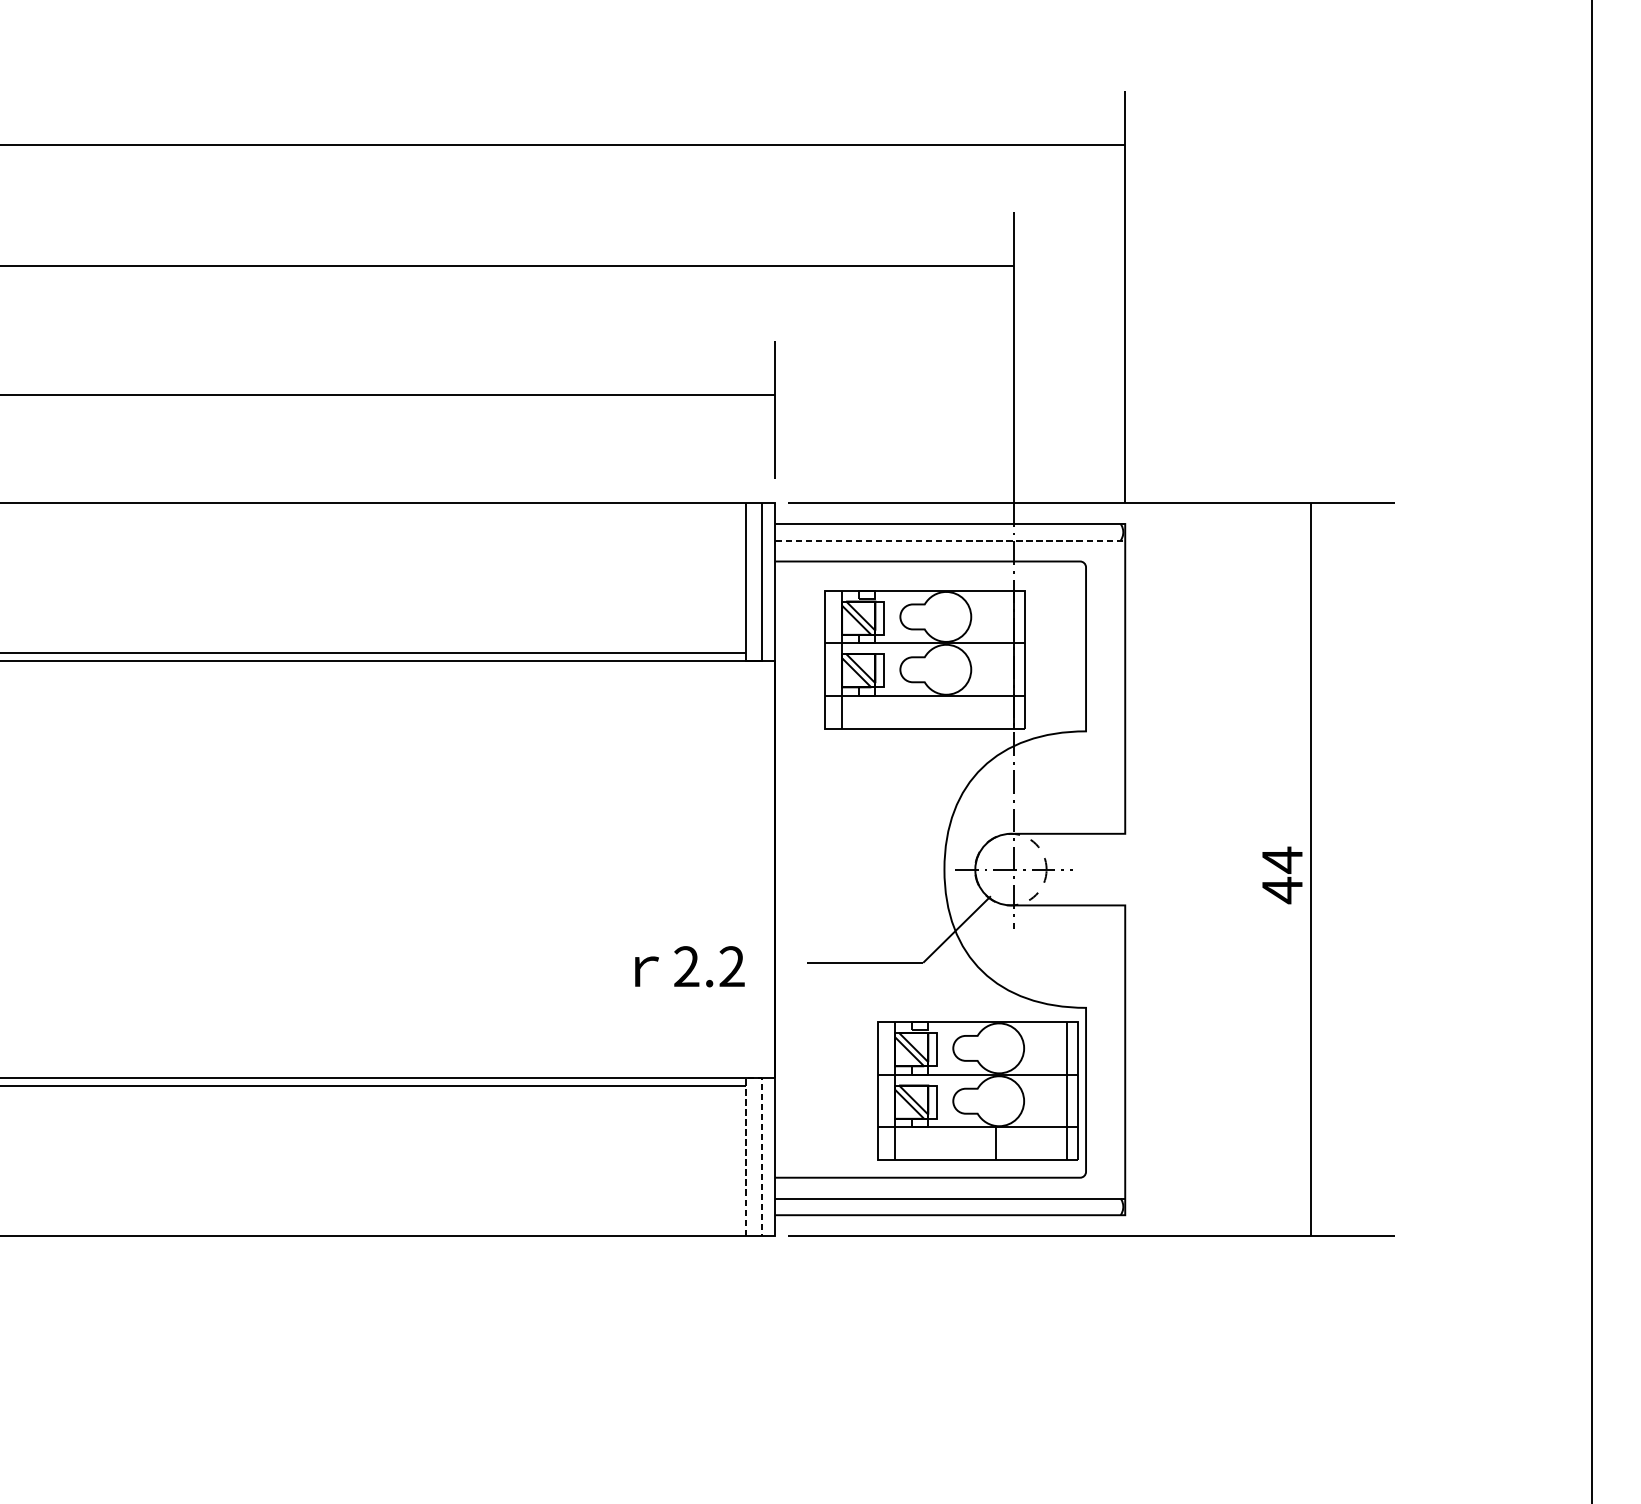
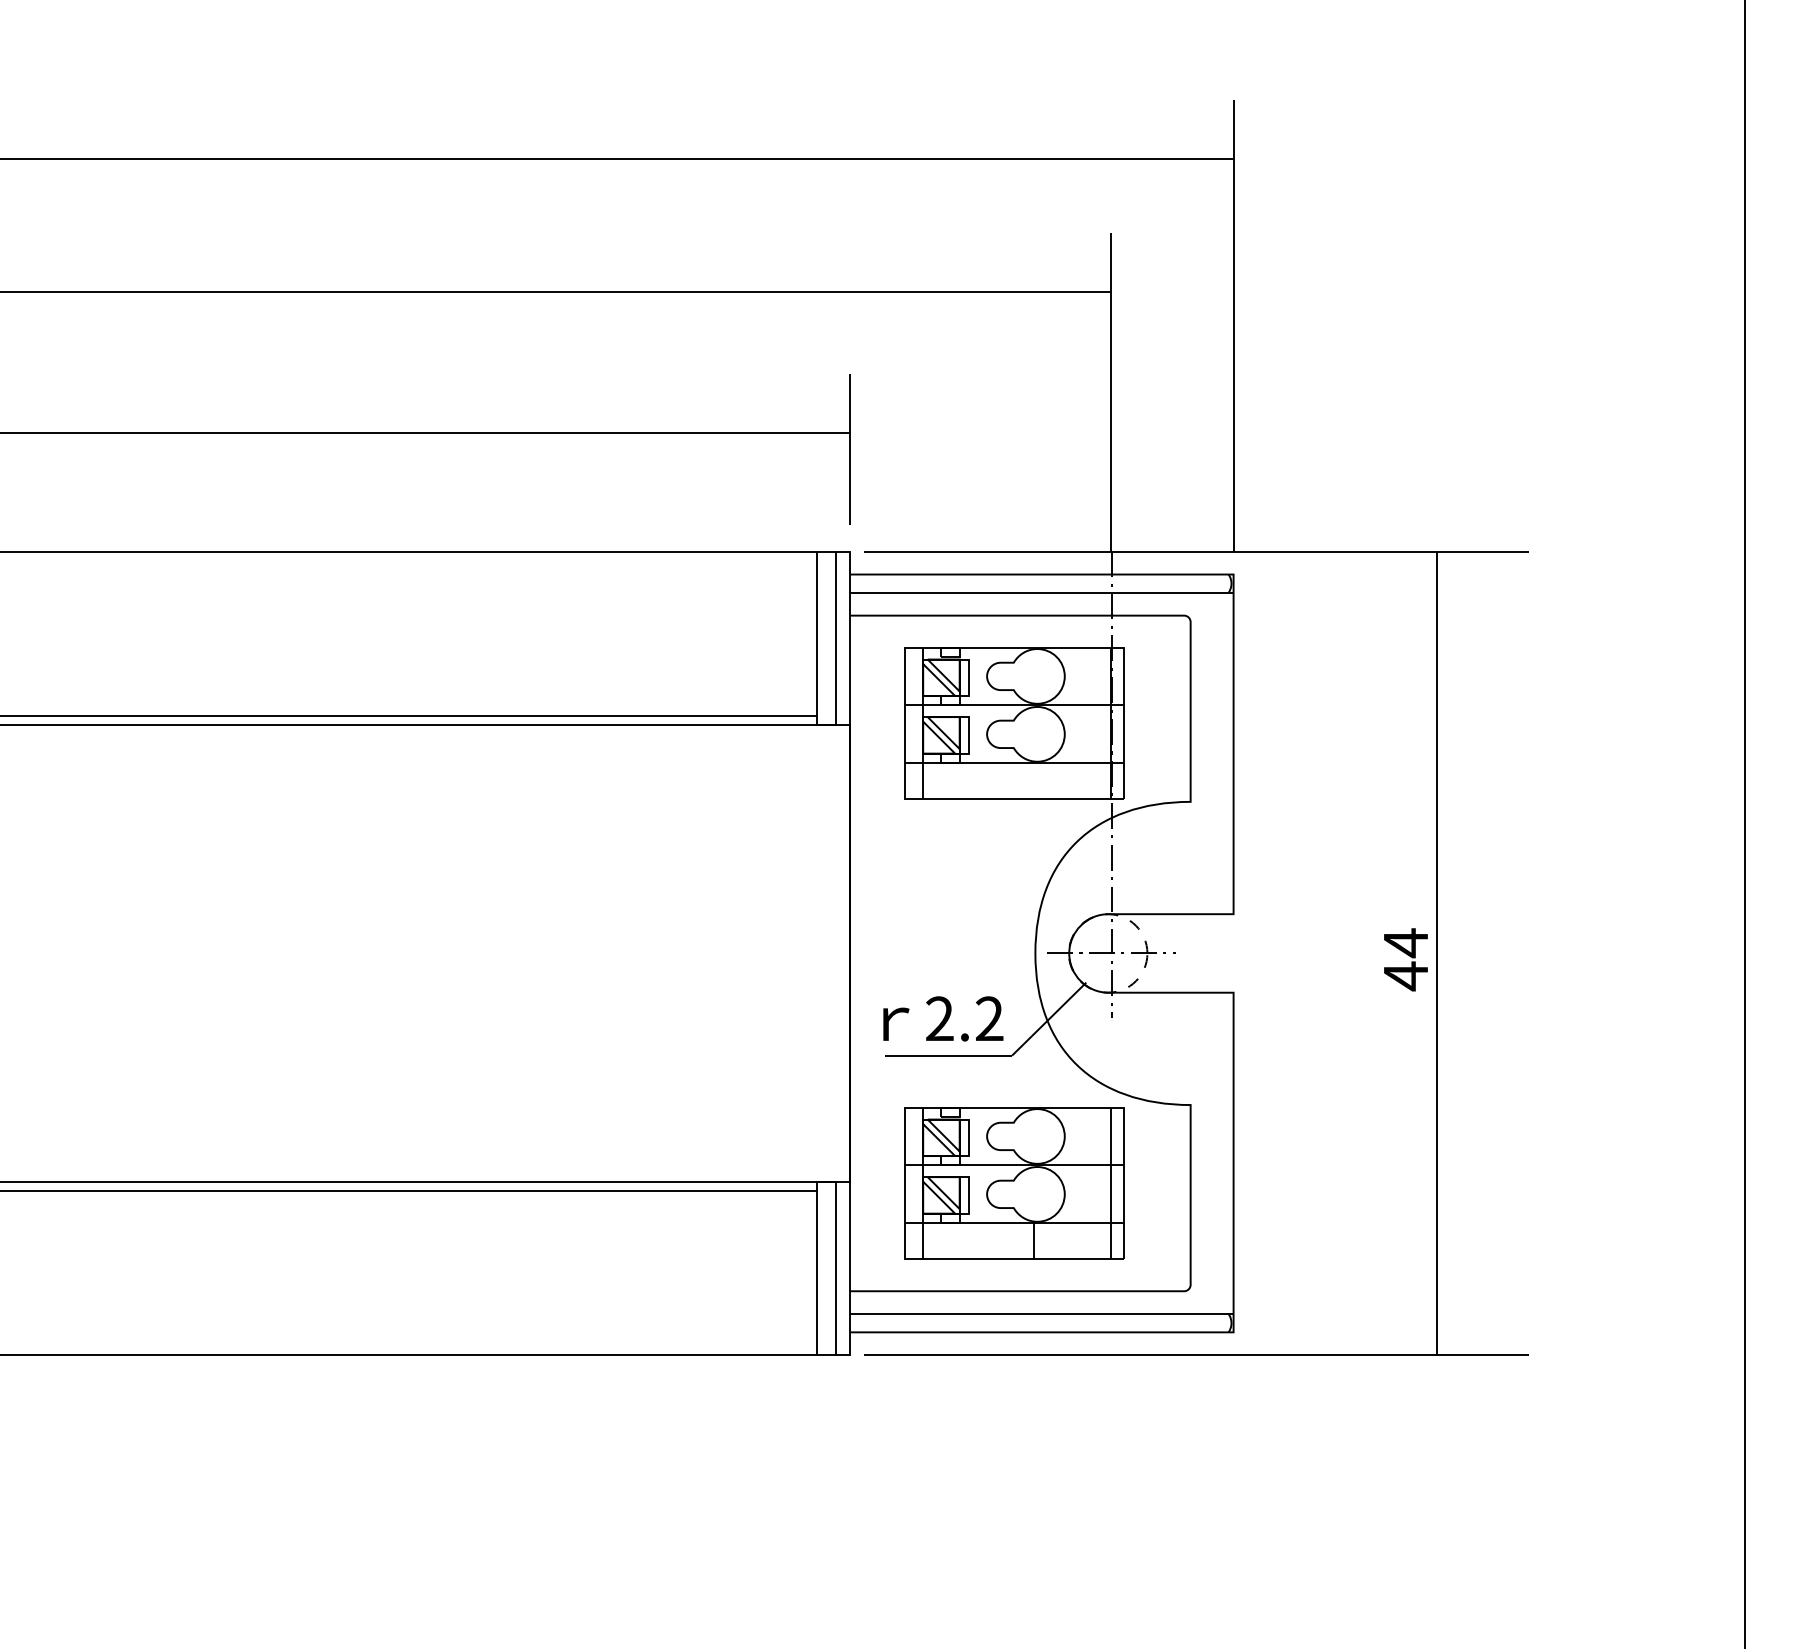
line: (950, 540) -> (1041, 592), dashed -> solid
text: (690, 966) -> (943, 1018), moved
line: (753, 1077) -> (826, 1181), dashed -> solid
part: (978, 1091) -> (1014, 1183), moved

